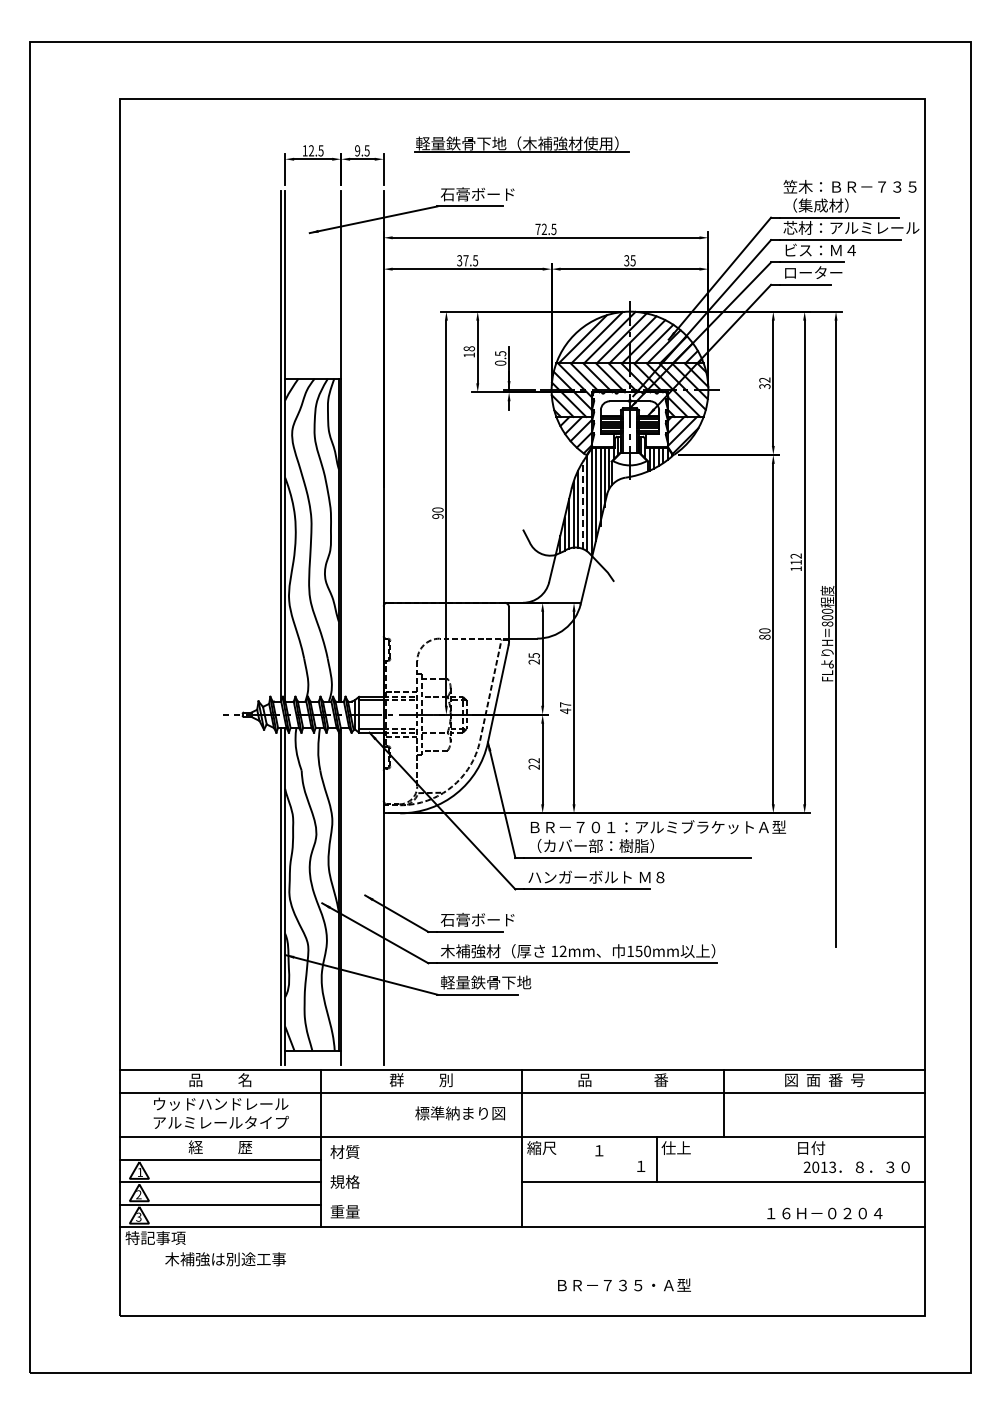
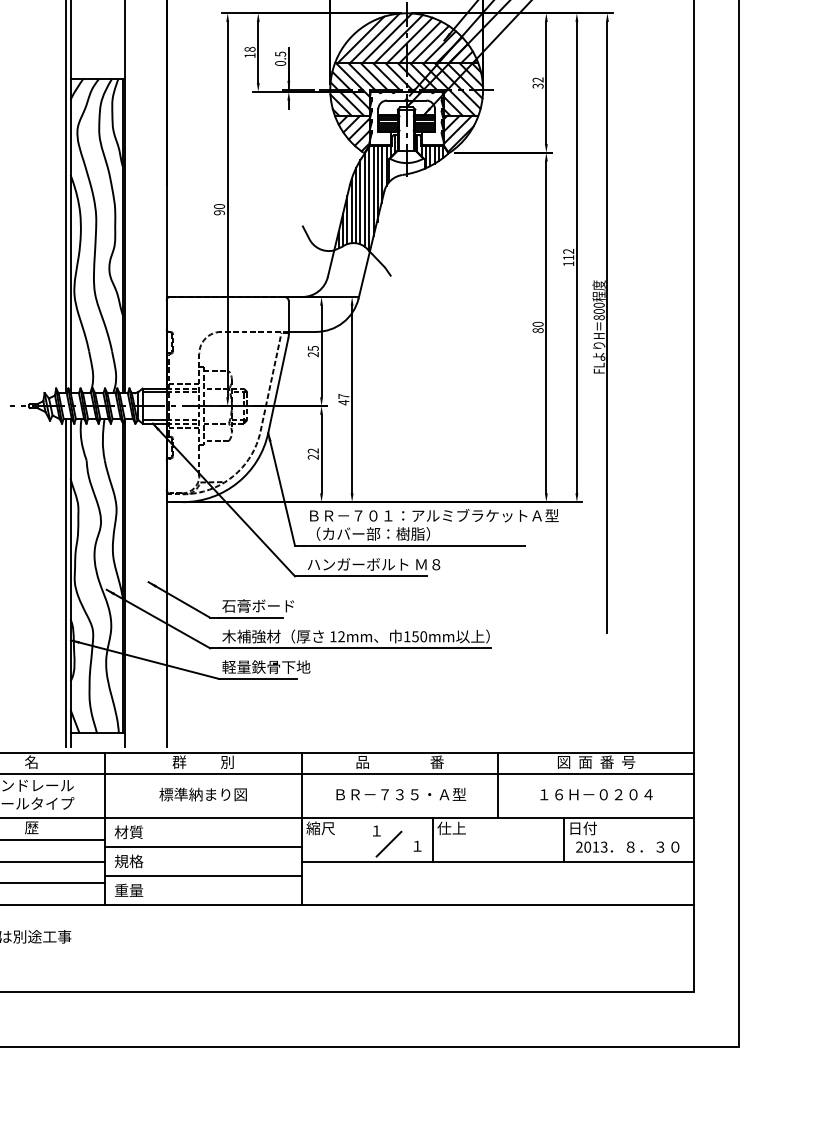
line: (582, 505) -> (360, 202), dashed -> solid
text: (459, 1113) -> (202, 794), moved
line: (791, 1159) -> (564, 839), added
line: (611, 1163) -> (388, 843), added
line: (421, 1167) -> (203, 847), added
line: (421, 1197) -> (203, 876), added
text: (824, 1213) -> (596, 794), moved
text: (624, 1284) -> (401, 793), moved

